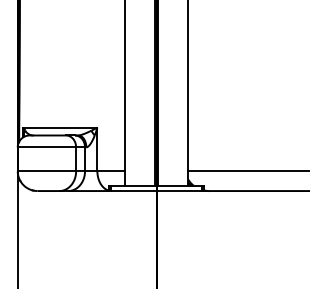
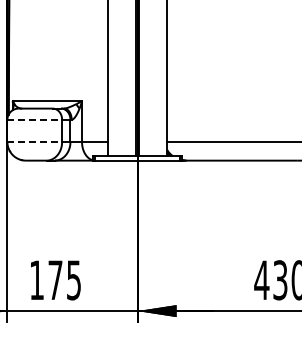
line: (47, 147) -> (35, 119), solid -> dashed
line: (47, 171) -> (35, 142), solid -> dashed

